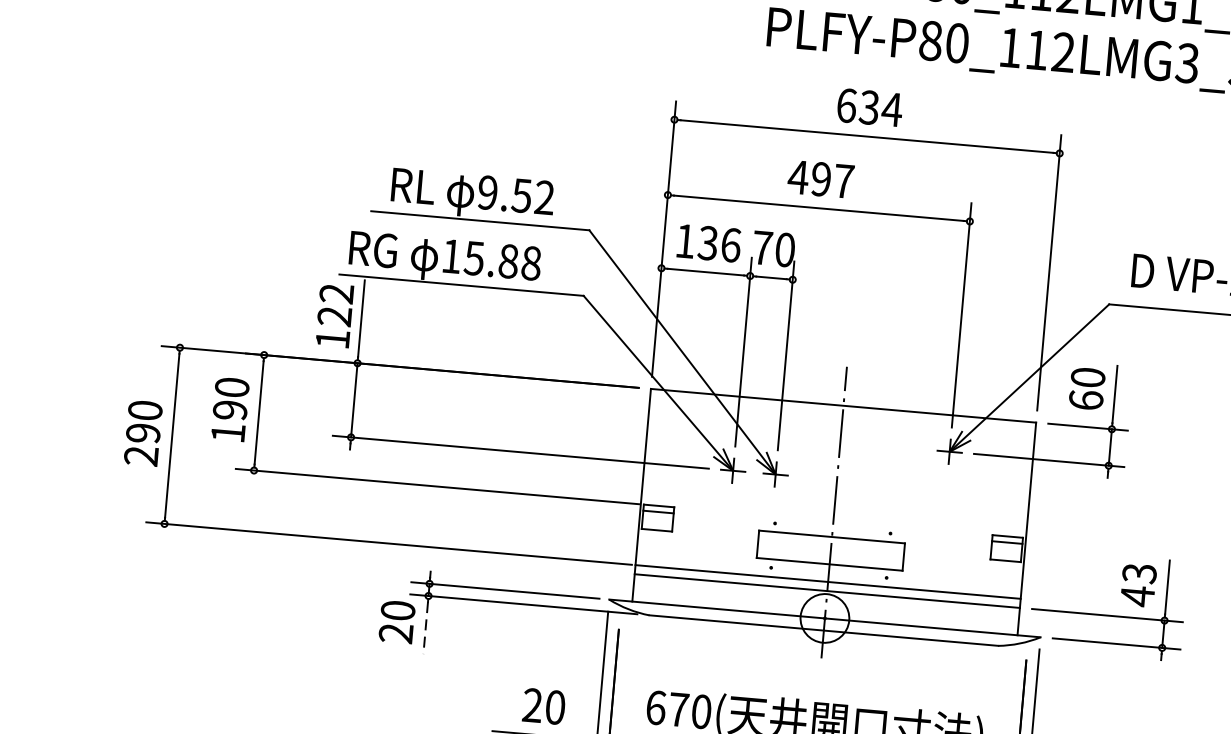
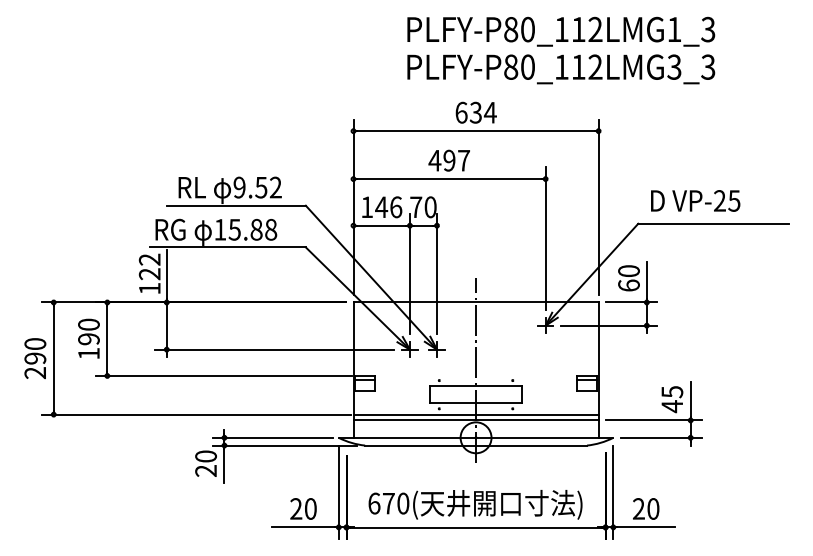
text: (708, 243) -> (381, 207), 136 -> 146
text: (1138, 572) -> (671, 391), 43 -> 45
line: (425, 627) -> (224, 465), dashed -> solid

